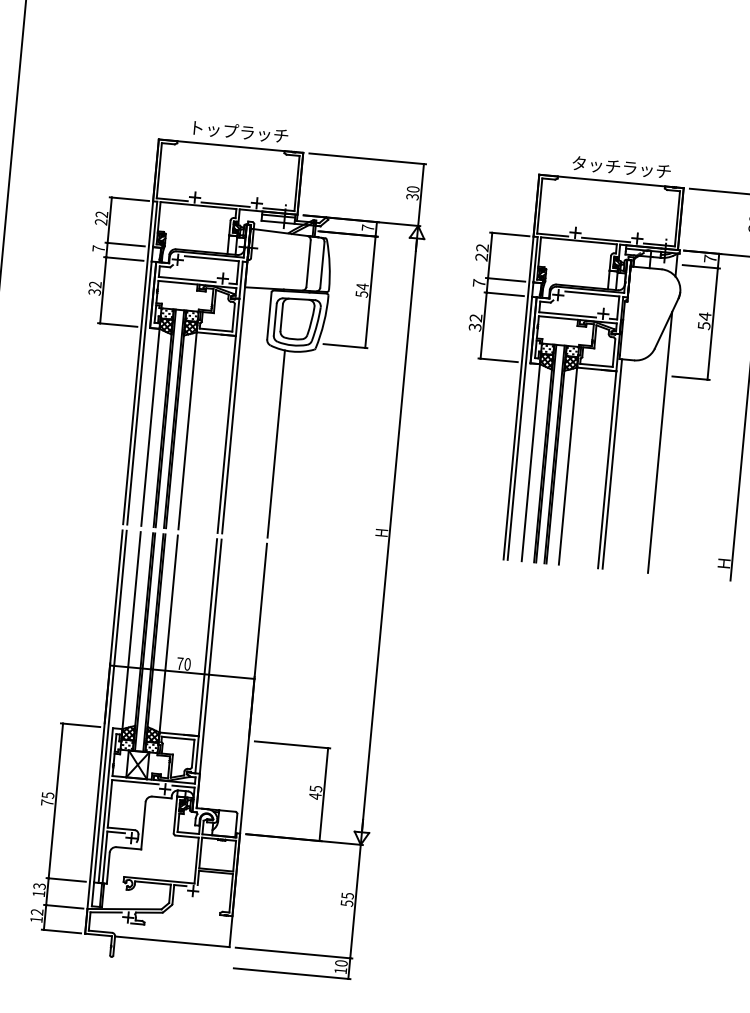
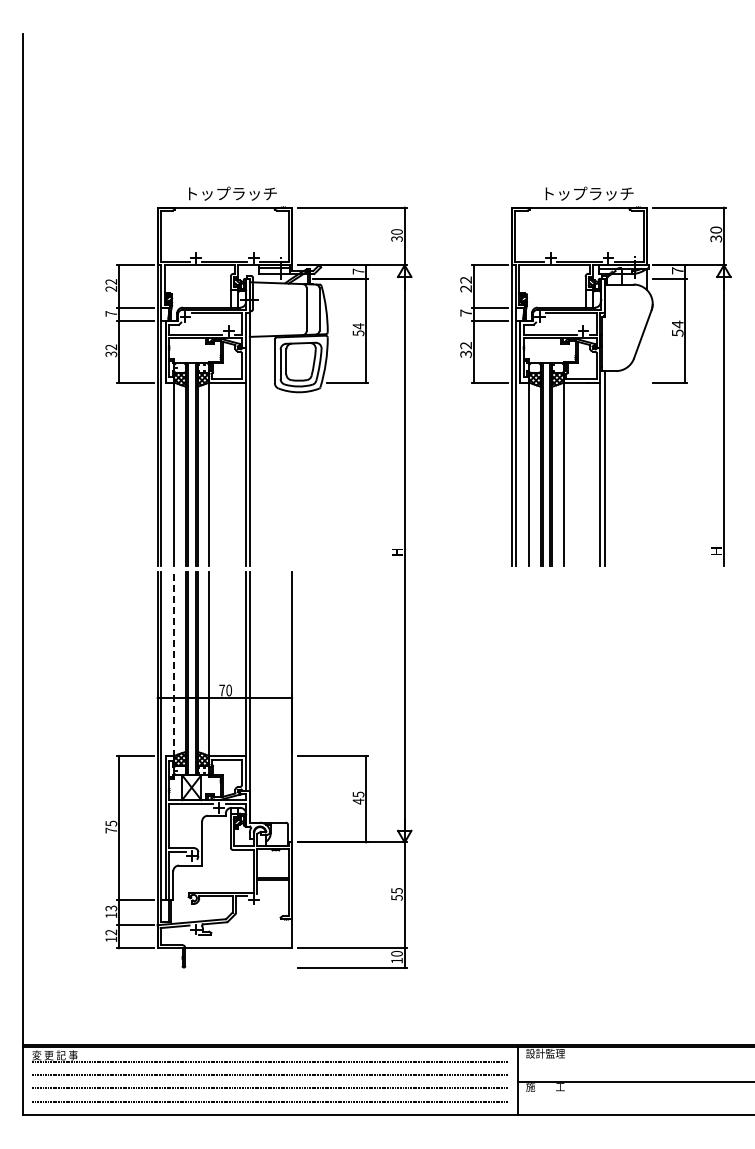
text: (596, 164) -> (564, 193), タッチラッチ -> トップラッチ
line: (659, 442) -> (646, 444), removed
line: (276, 443) -> (292, 478), removed
line: (131, 631) -> (174, 664), solid -> dashed

